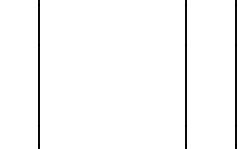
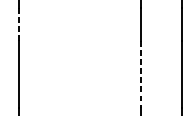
line: (38, 25) -> (18, 24), solid -> dashed
line: (186, 85) -> (141, 74), solid -> dashed

